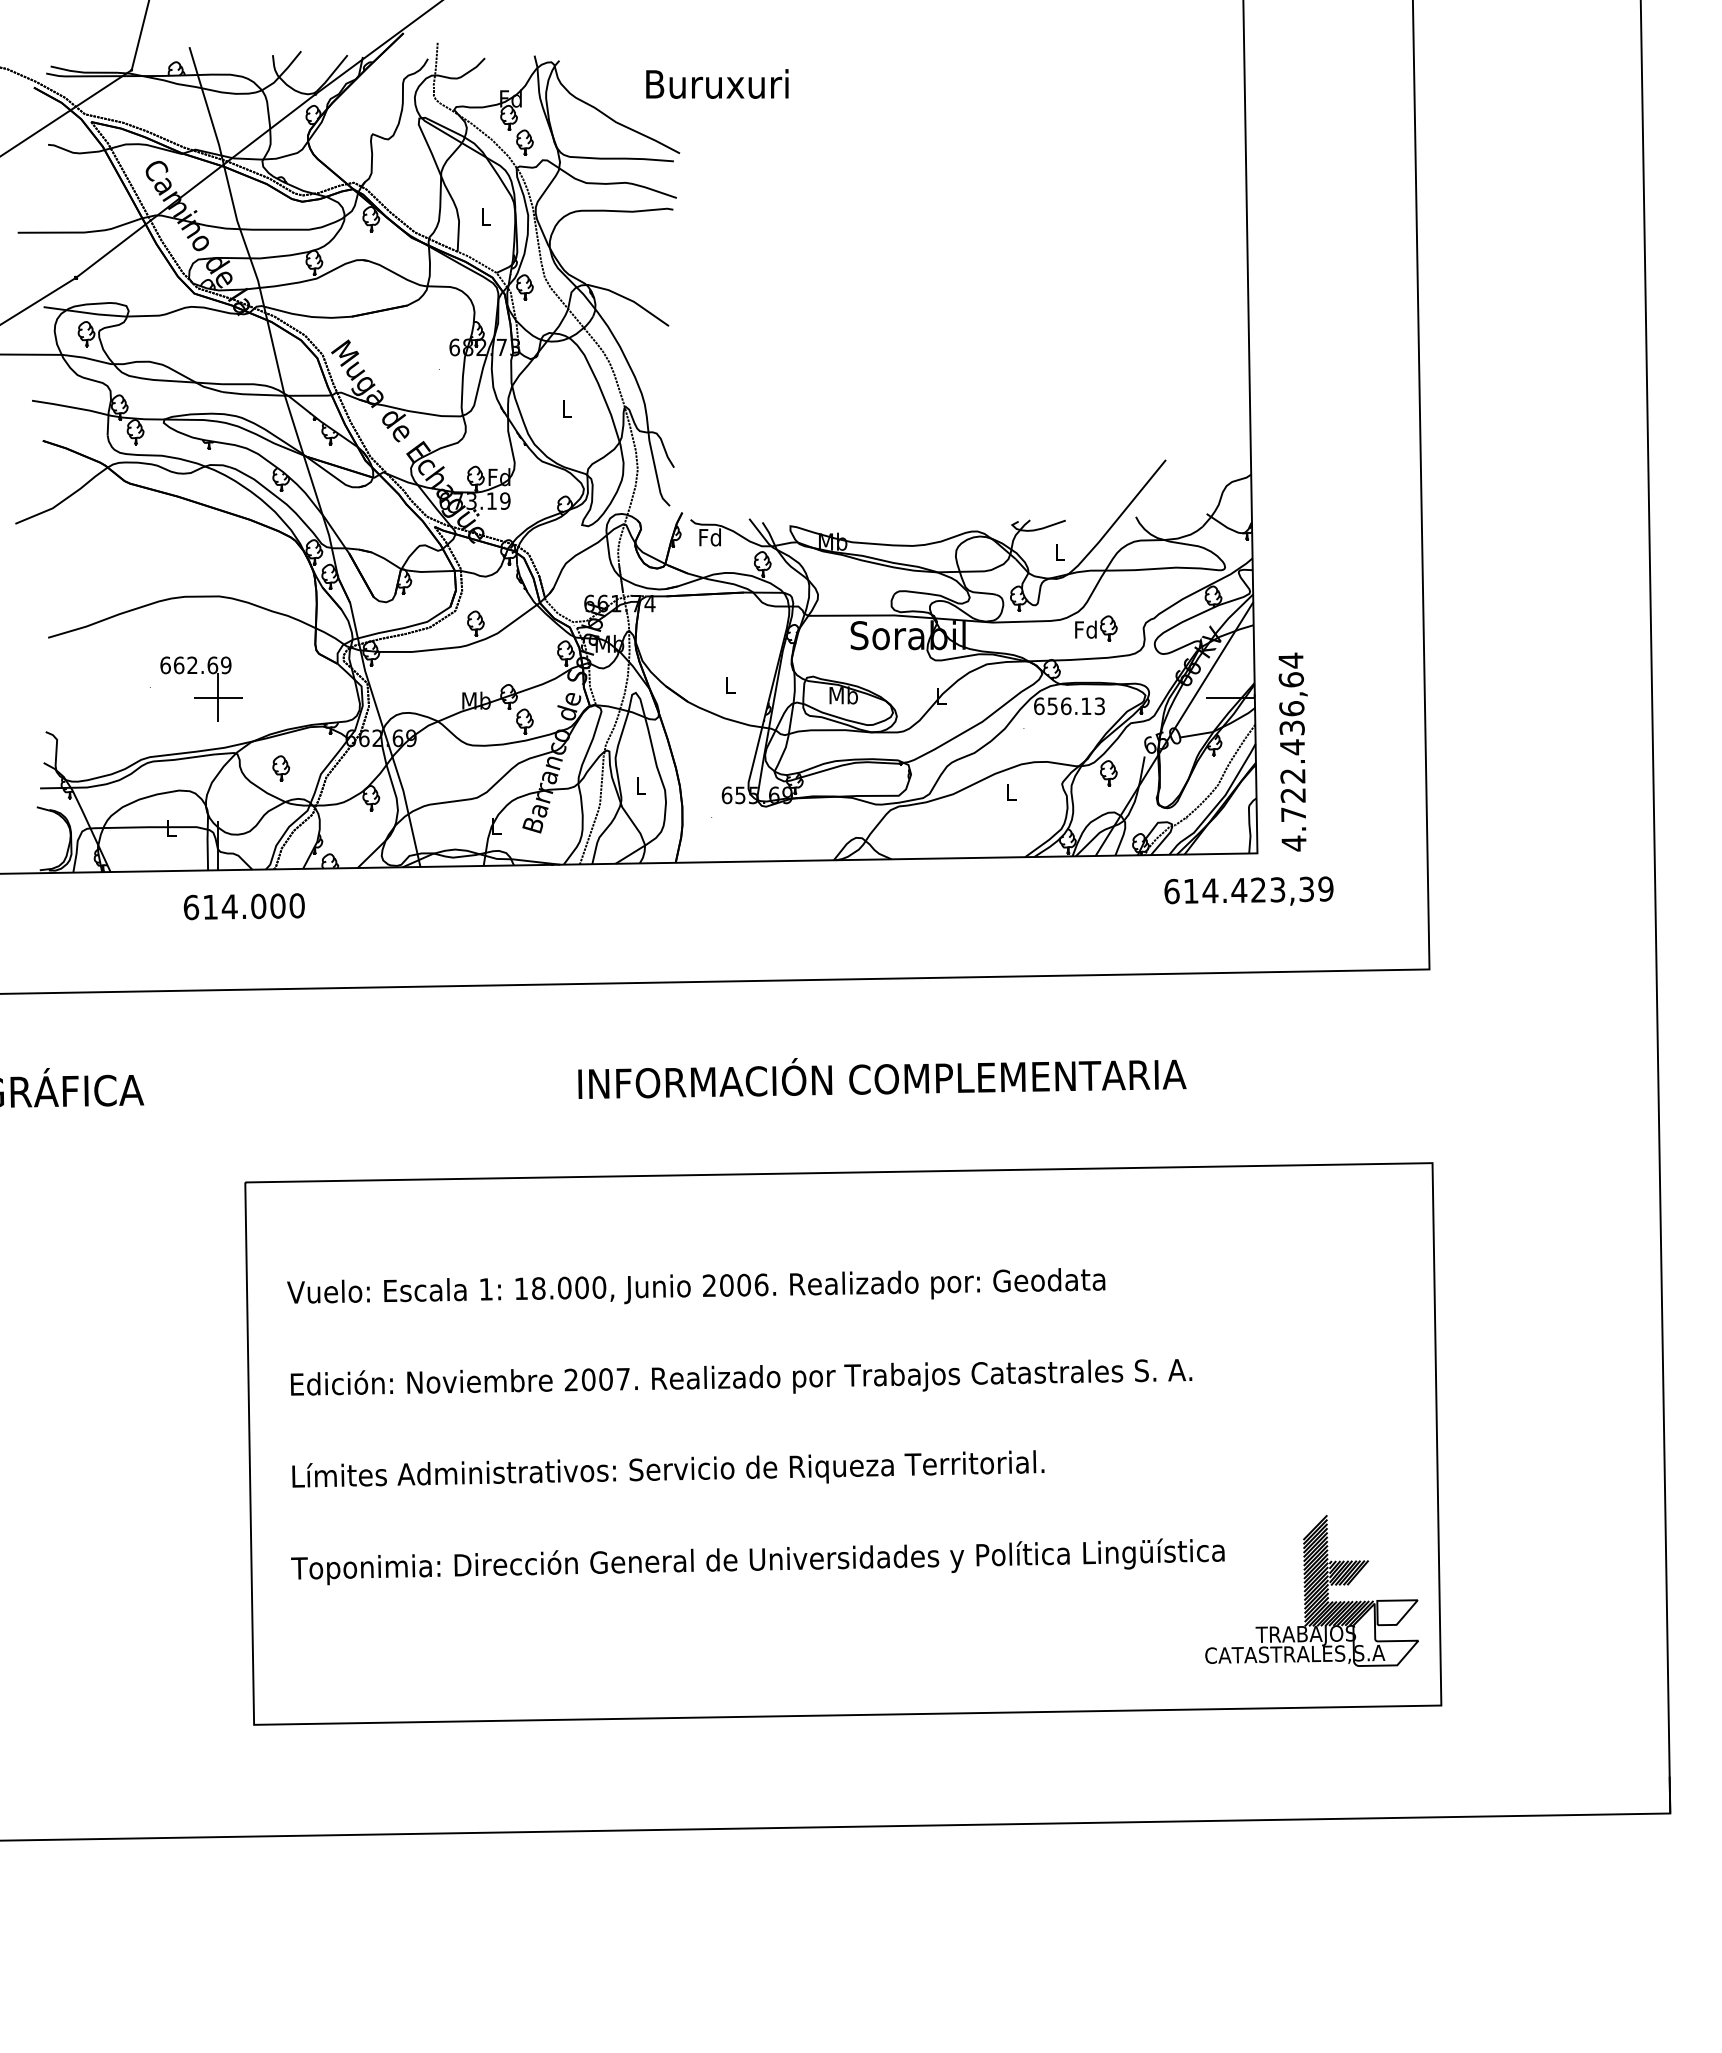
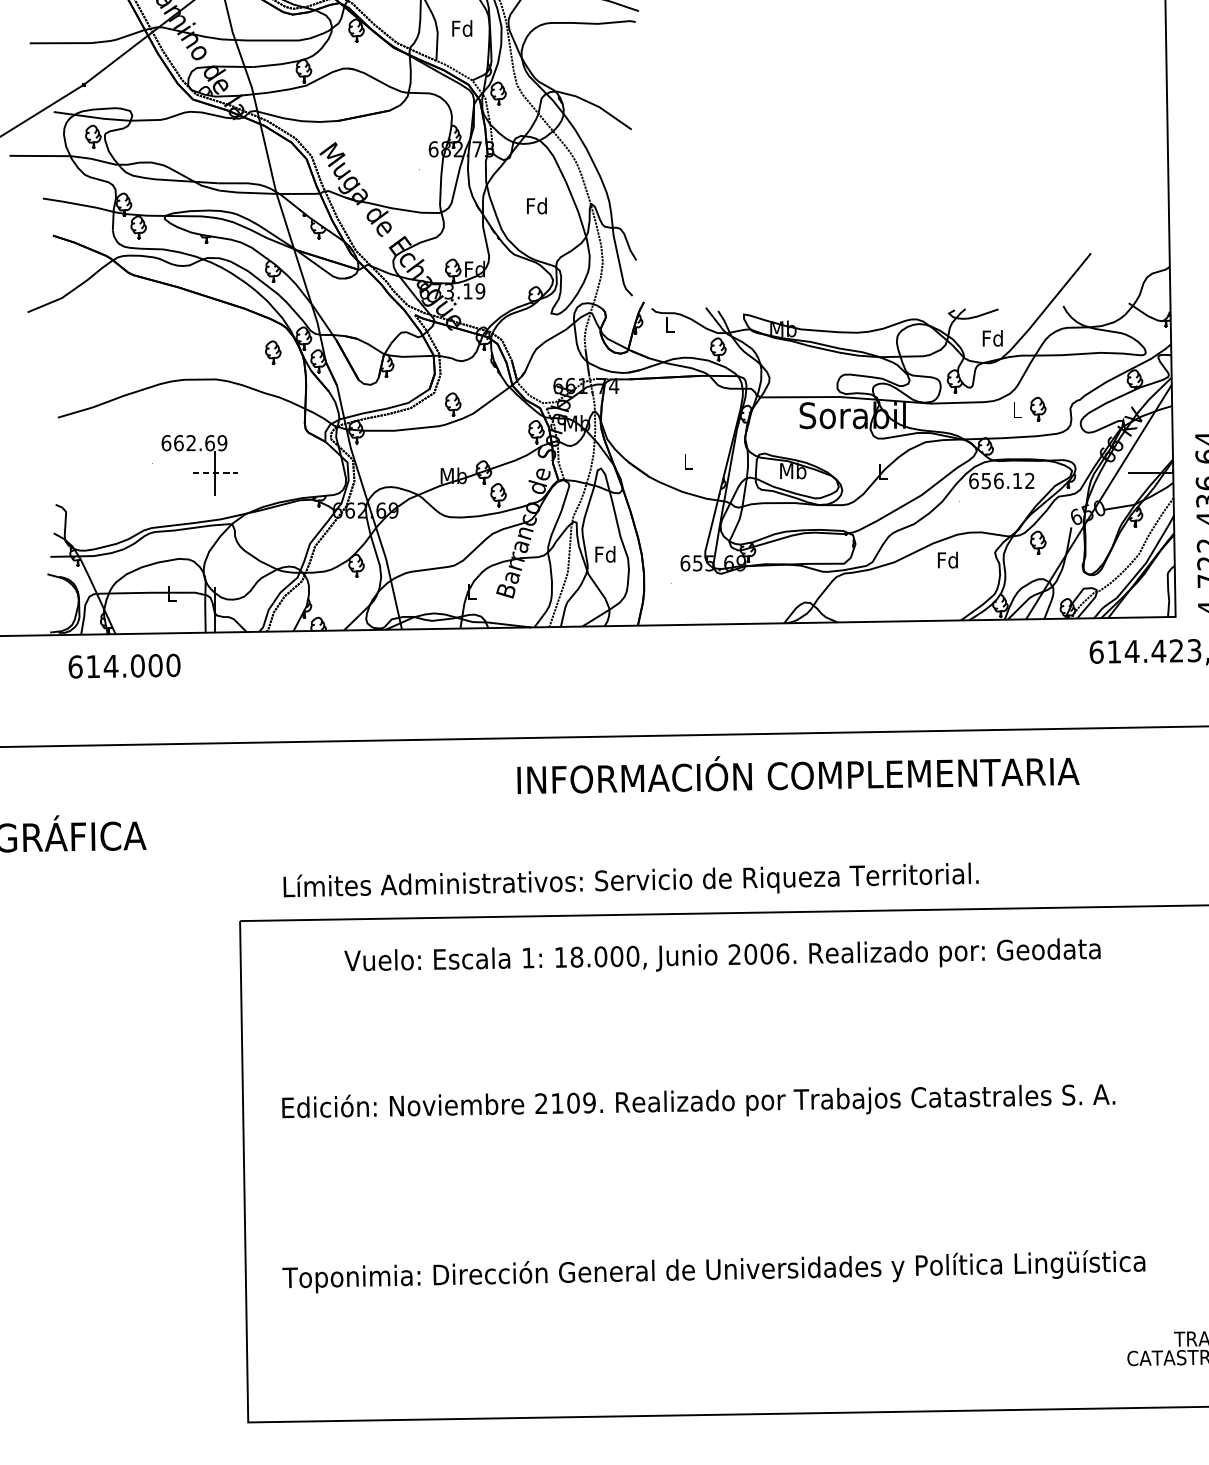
text: (485, 216) -> (462, 28), L -> Fd
text: (566, 408) -> (536, 205), L -> Fd
text: (709, 537) -> (669, 324), Fd -> L
text: (1059, 552) -> (992, 338), L -> Fd
text: (1085, 629) -> (1016, 410), Fd -> L
line: (218, 697) -> (215, 472), solid -> dashed
text: (1099, 706) -> (1029, 481), 656.13 -> 656.12
part: (281, 768) -> (273, 352), moved
text: (640, 785) -> (605, 554), L -> Fd
text: (1010, 791) -> (947, 559), L -> Fd
text: (243, 906) -> (123, 666), moved
text: (882, 1078) -> (798, 775), moved
text: (696, 1286) -> (722, 955), moved
text: (606, 1379) -> (573, 1103), 2007. -> 2109.
text: (668, 1468) -> (631, 879), moved

